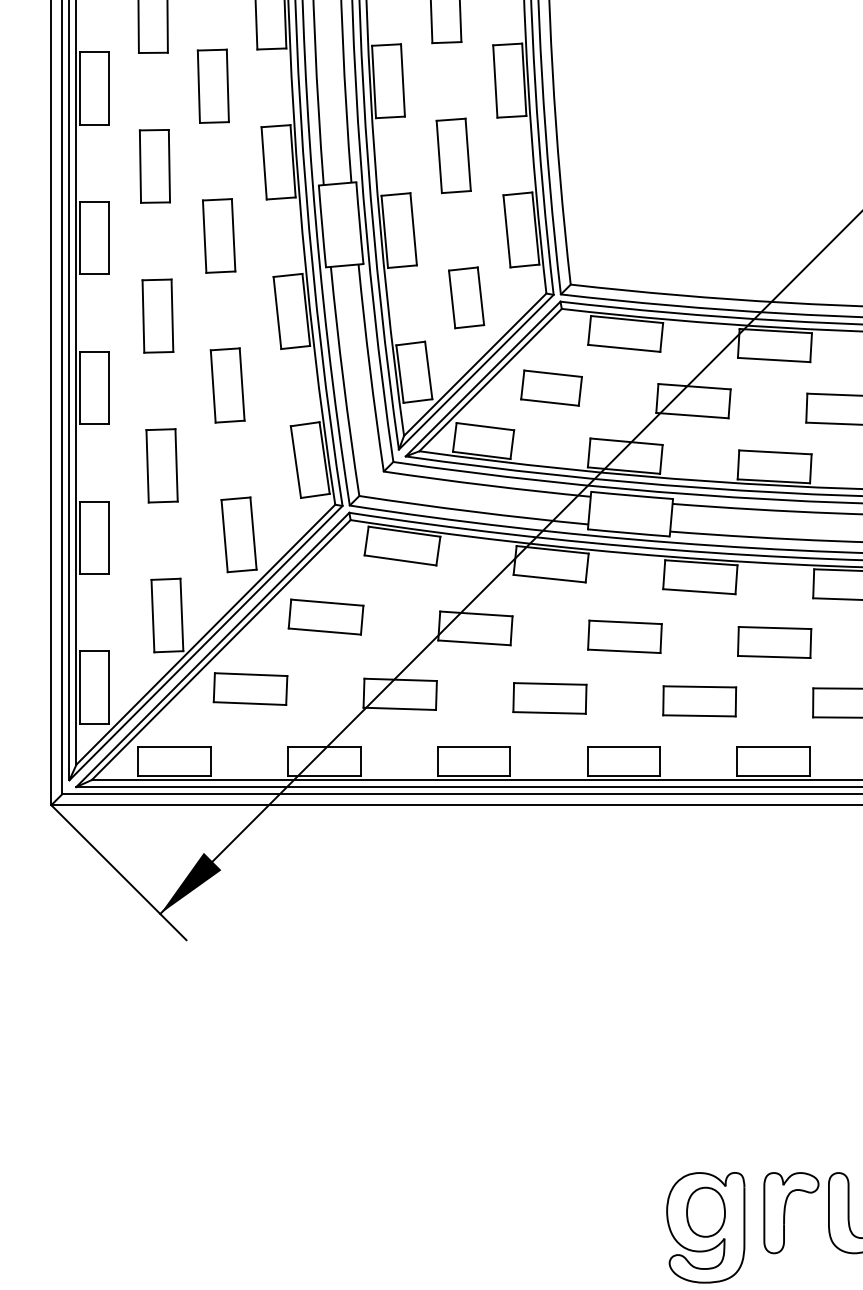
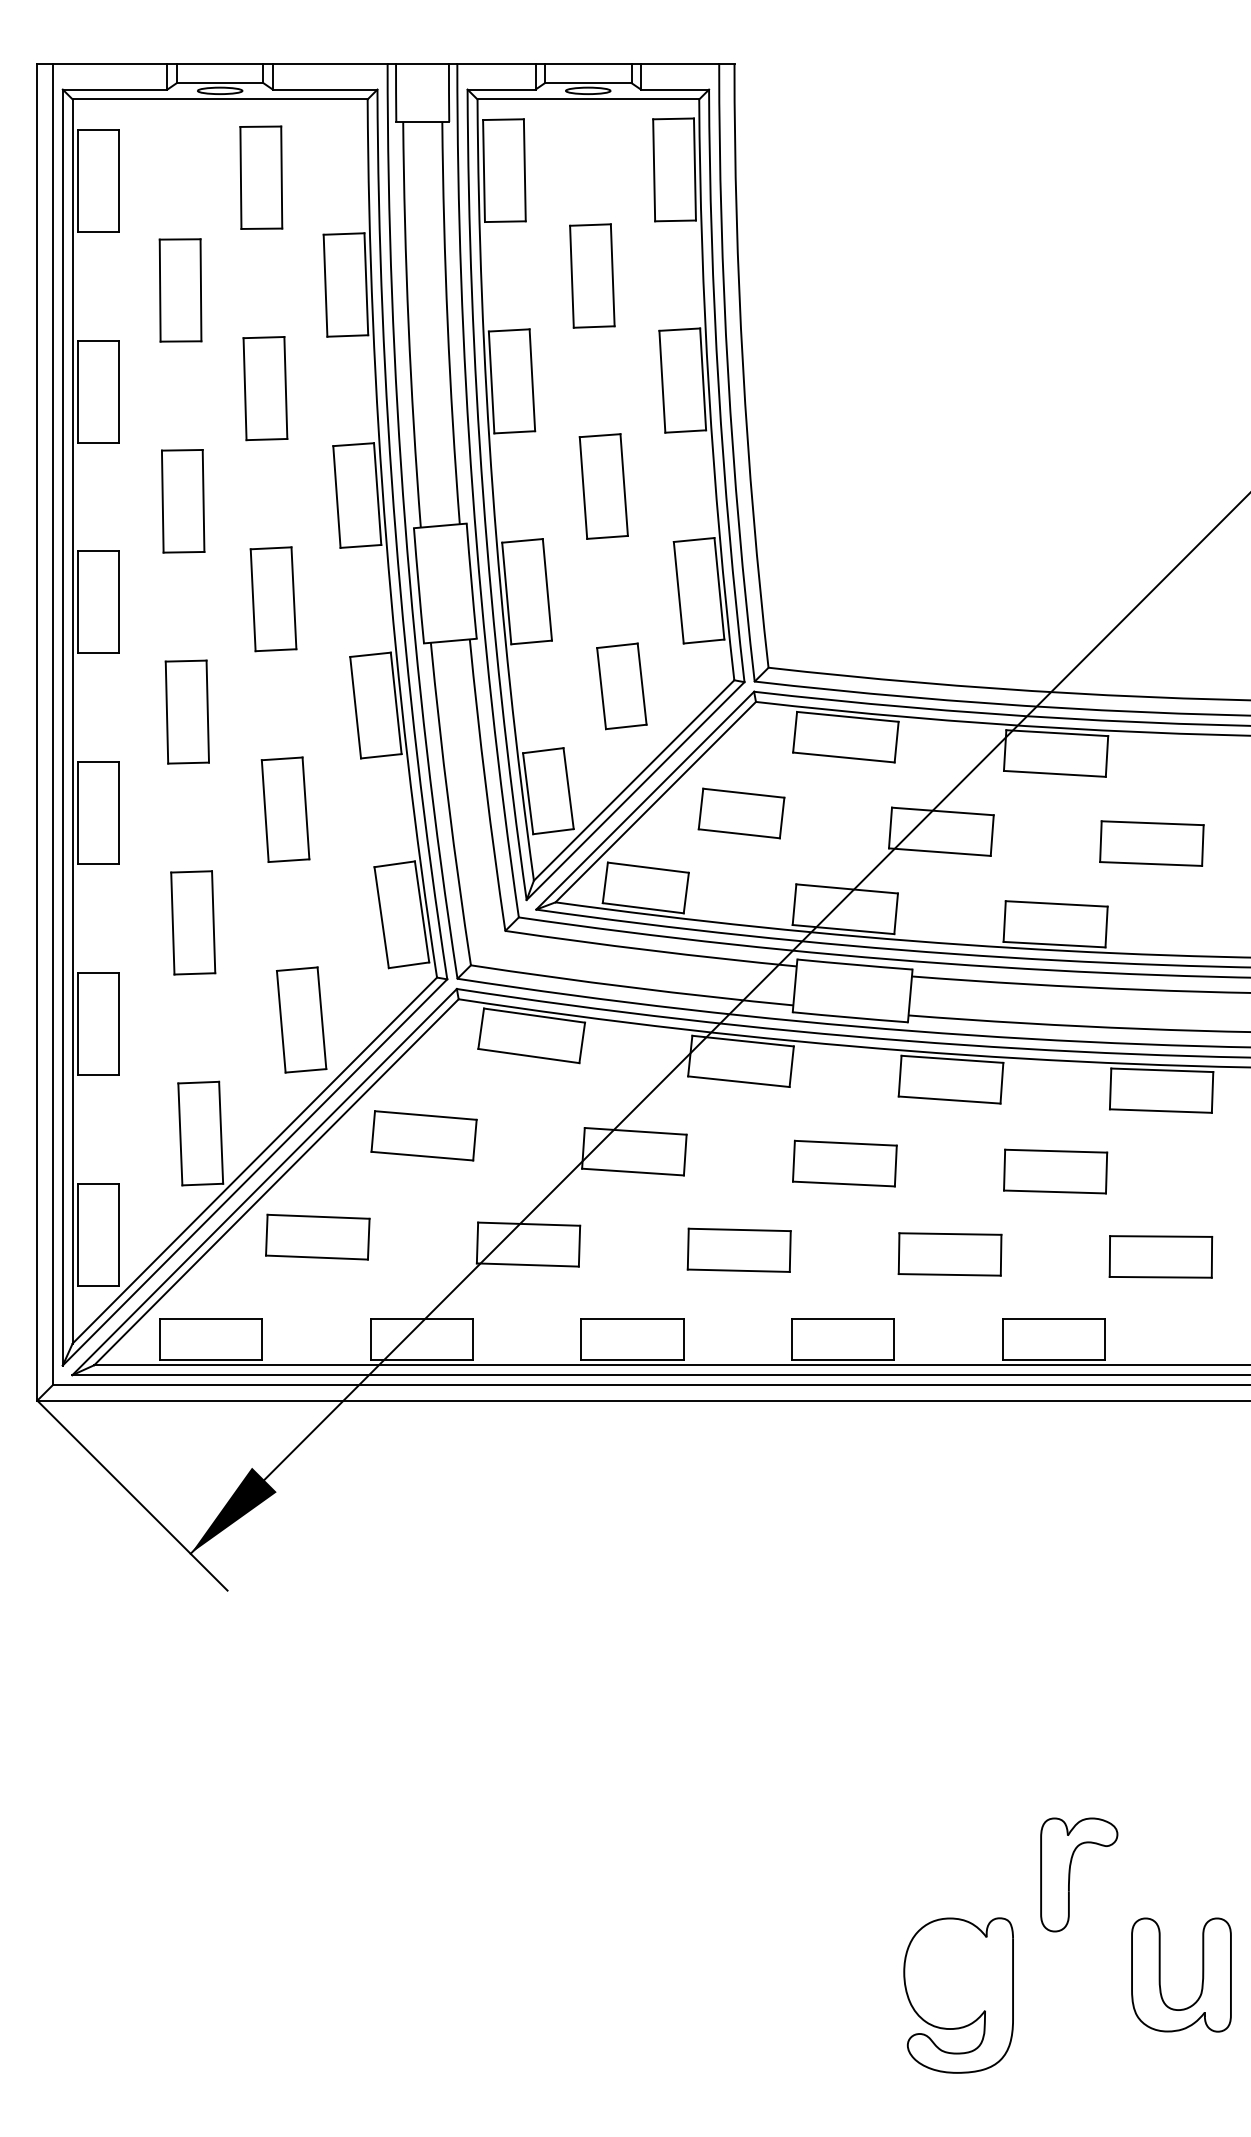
part: (705, 1212) -> (958, 1973), removed
part: (785, 1212) -> (1070, 1874), moved

